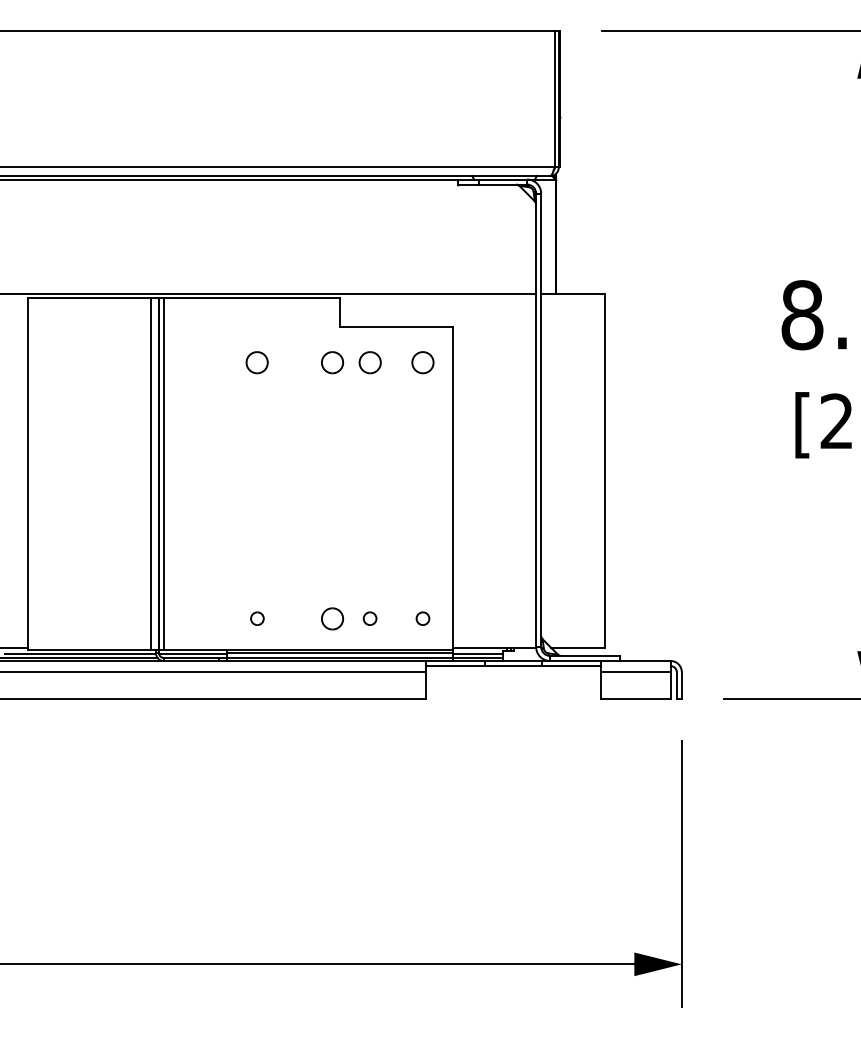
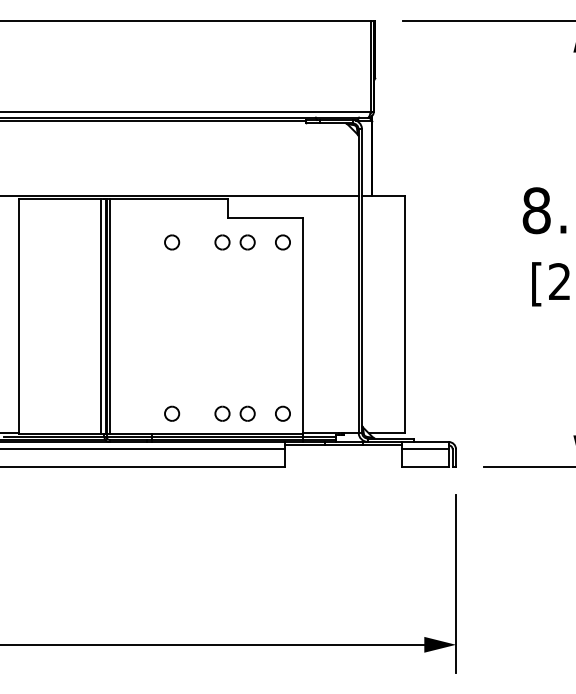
part: (257, 618) -> (172, 413), size x1.67
part: (369, 618) -> (247, 413), size x1.67
part: (422, 618) -> (282, 413), size x1.67

